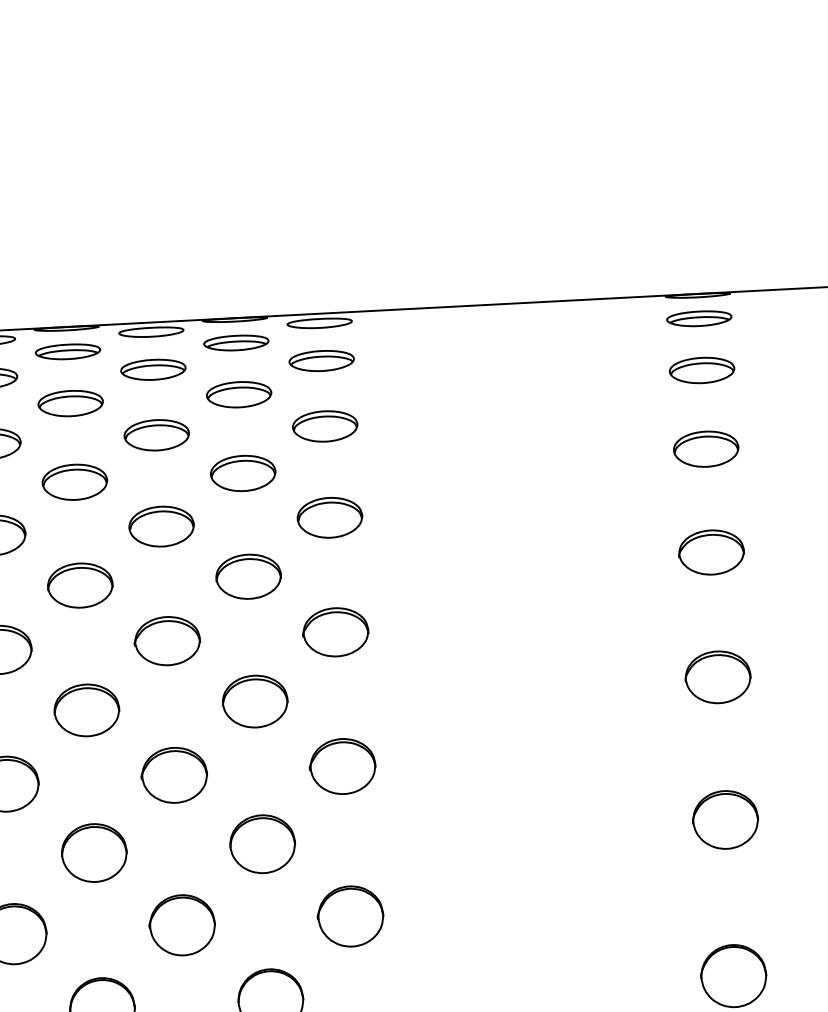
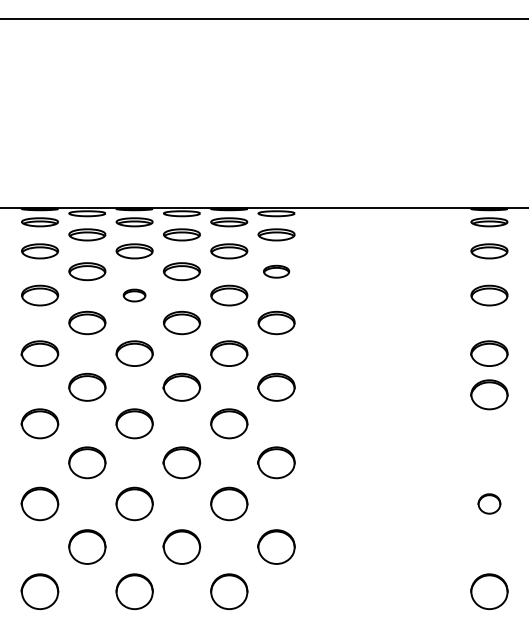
part: (324, 426) -> (276, 271), size x0.7
part: (74, 482) -> (134, 295), size x0.6
part: (718, 676) -> (489, 394), moved
part: (725, 819) -> (489, 503), size x0.6

